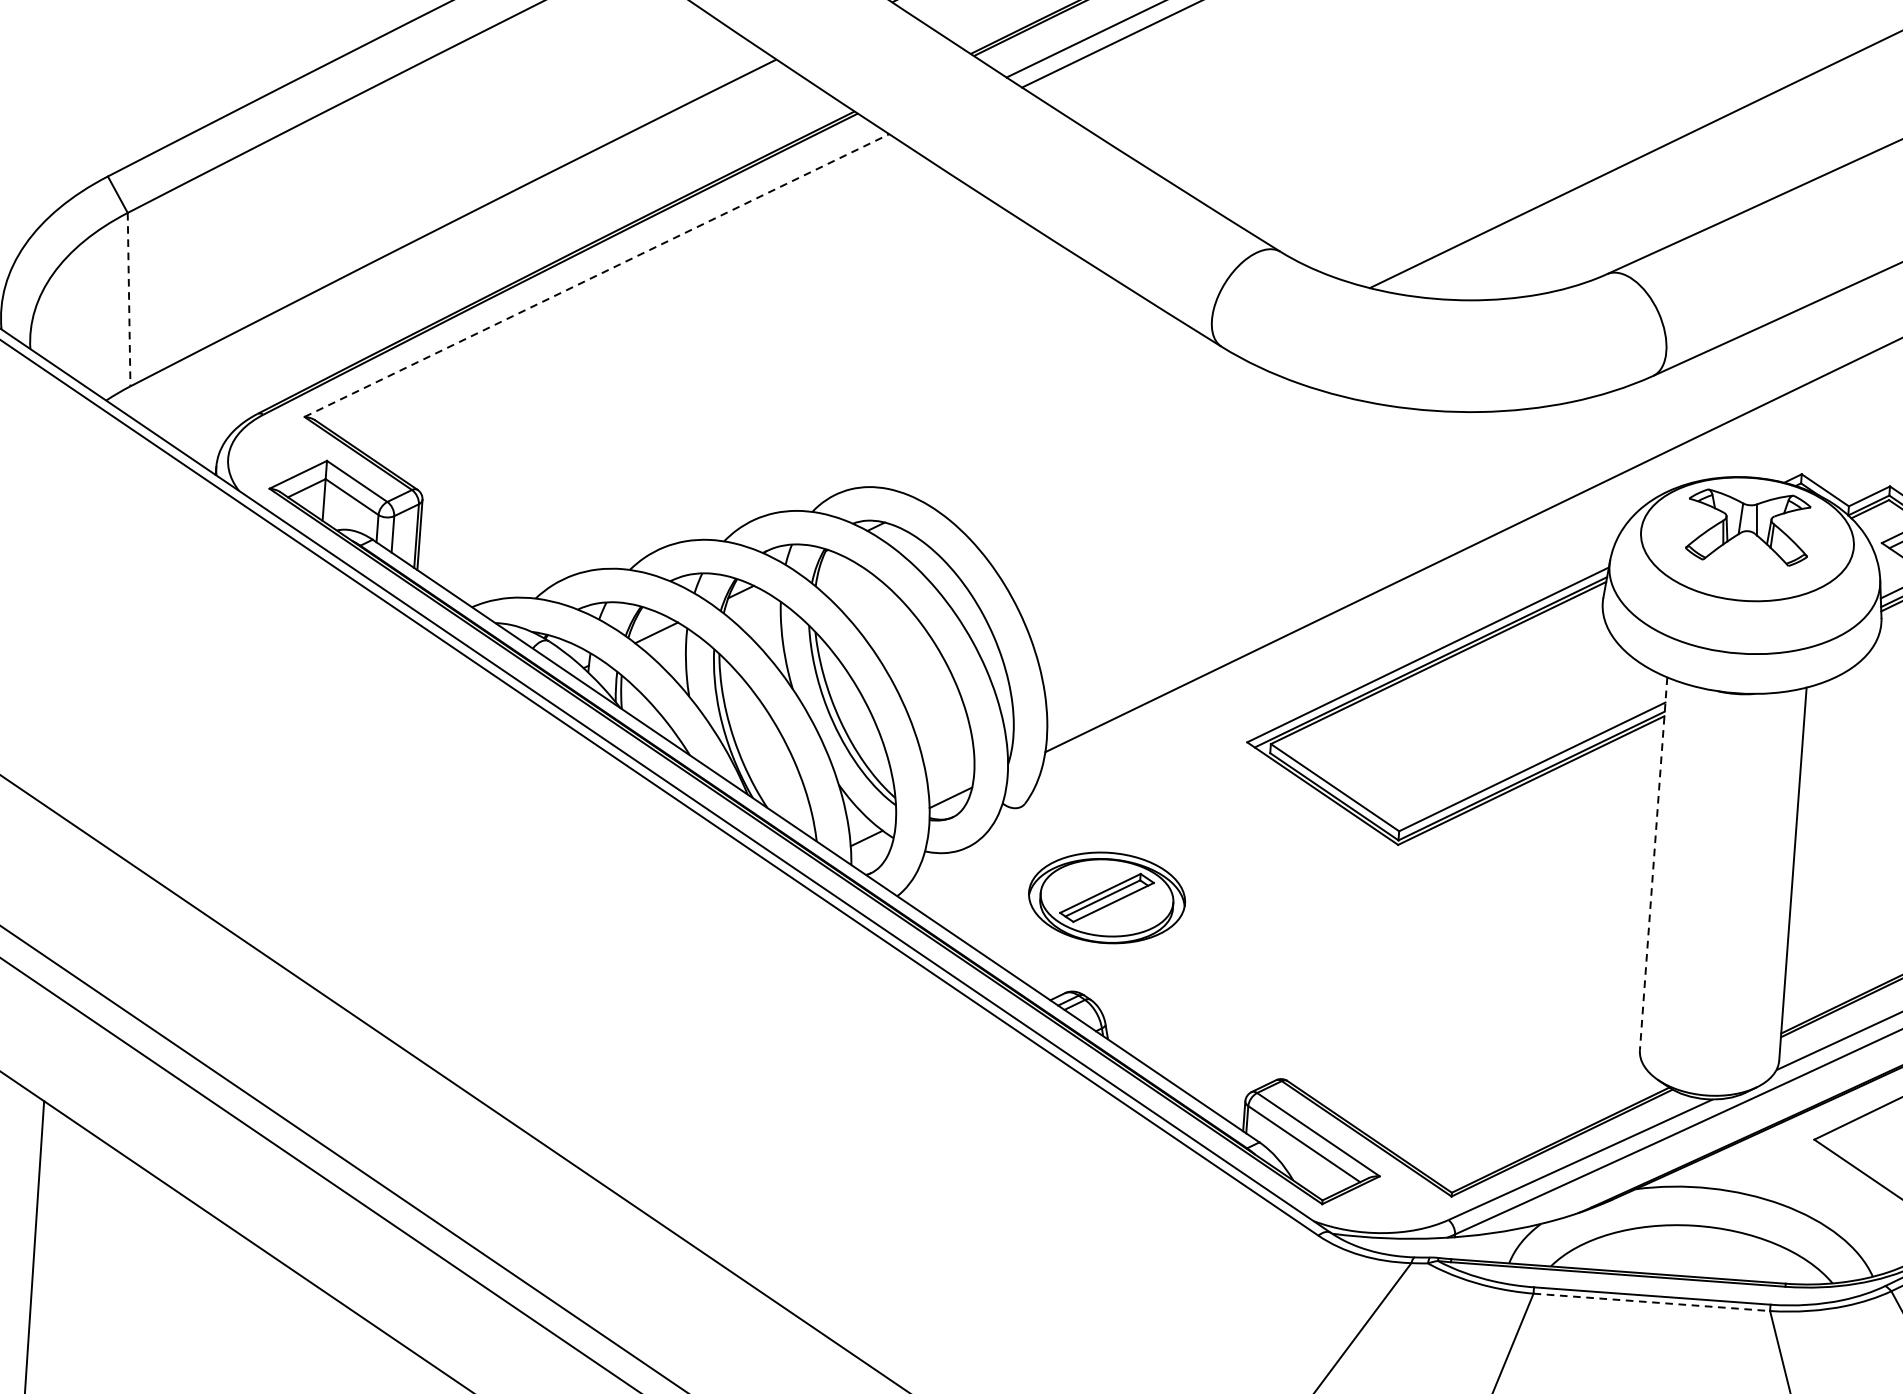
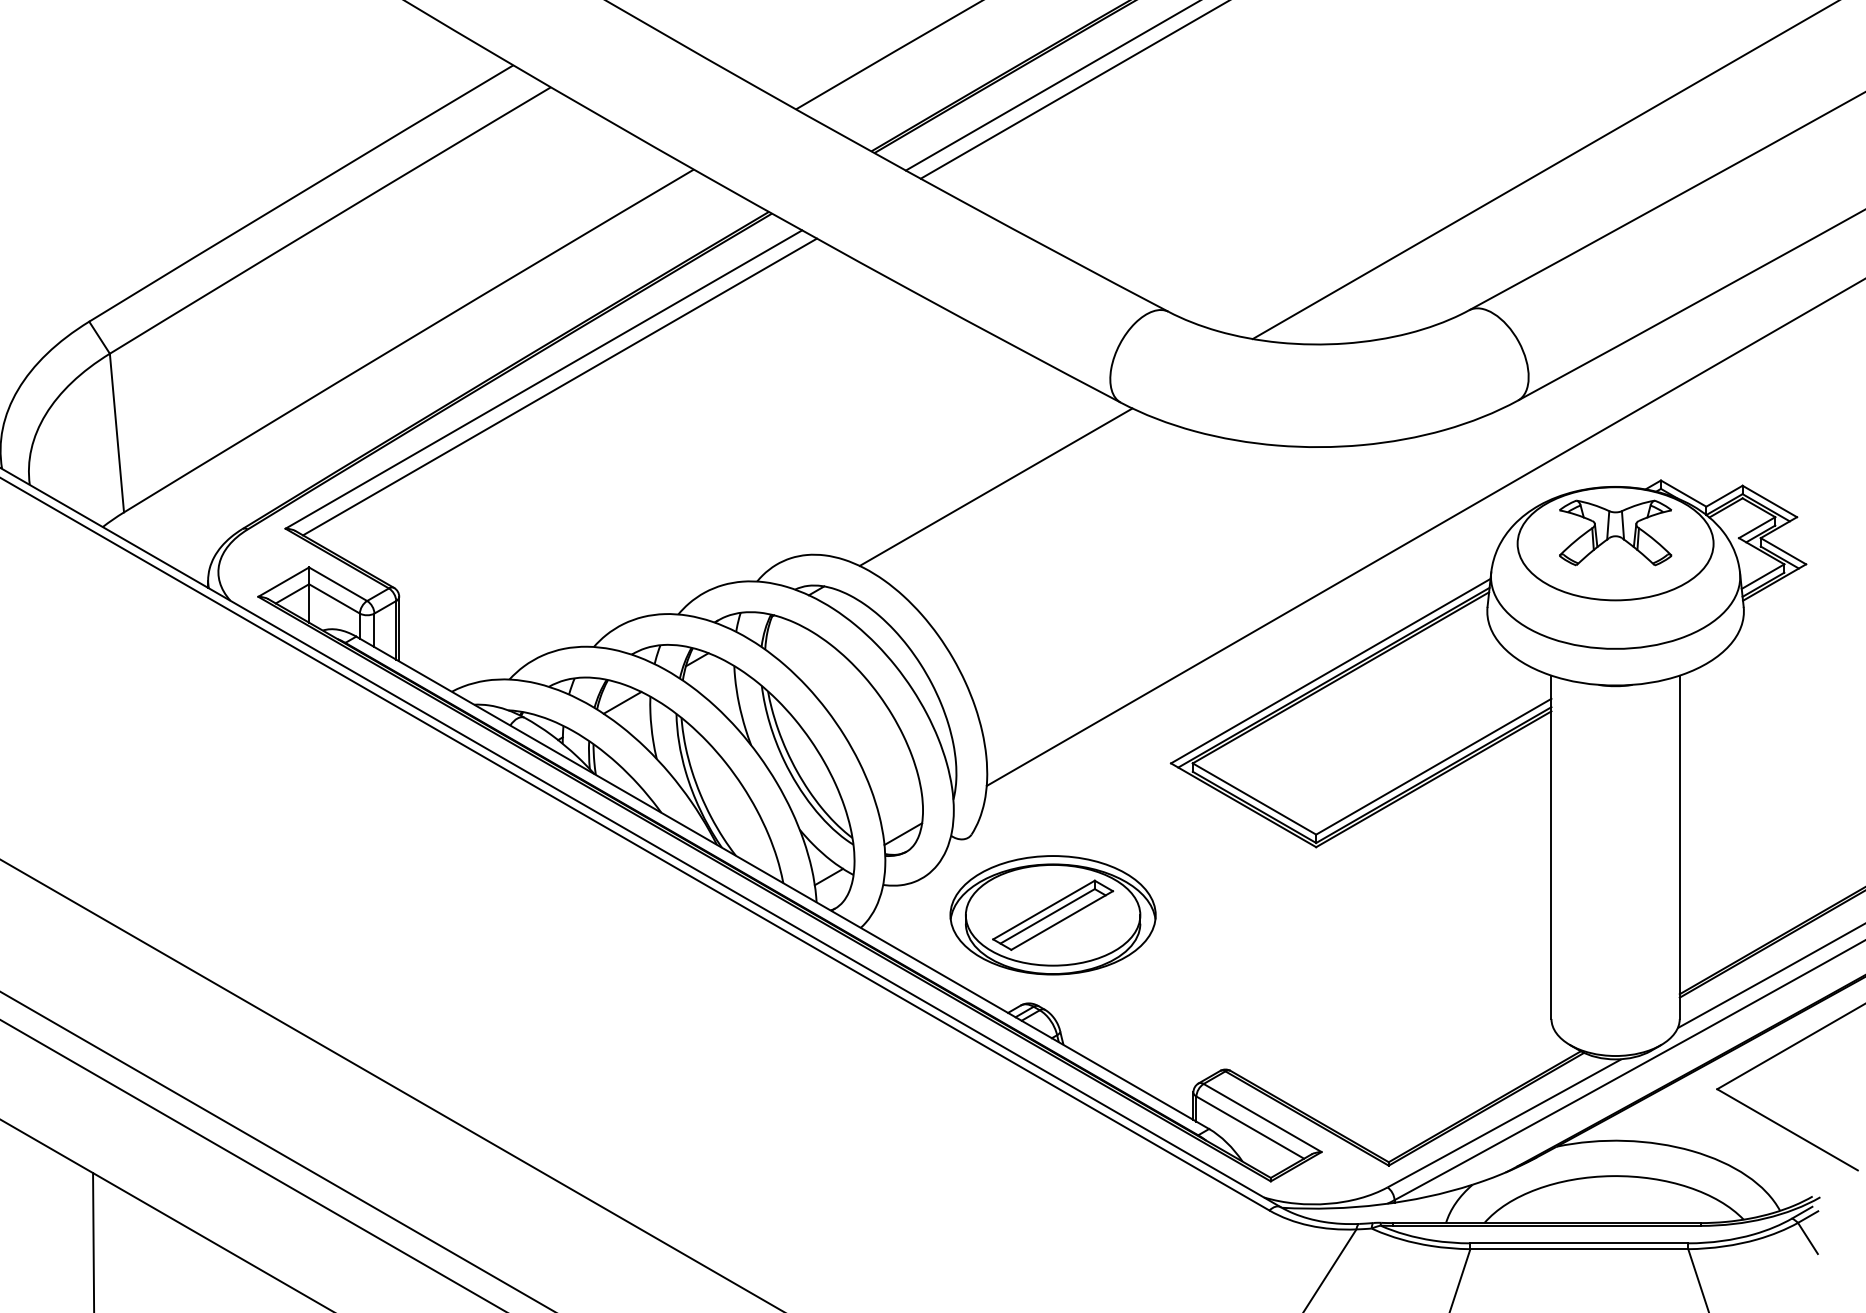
line: (597, 275) -> (544, 379), dashed -> solid
line: (613, 284) -> (559, 386), added
line: (128, 300) -> (116, 433), dashed -> solid
line: (1078, 427) -> (995, 486), added
line: (1653, 864) -> (1551, 847), dashed -> solid
part: (1106, 898) -> (1052, 915), size x1.43
line: (1651, 1302) -> (1579, 1249), dashed -> solid

